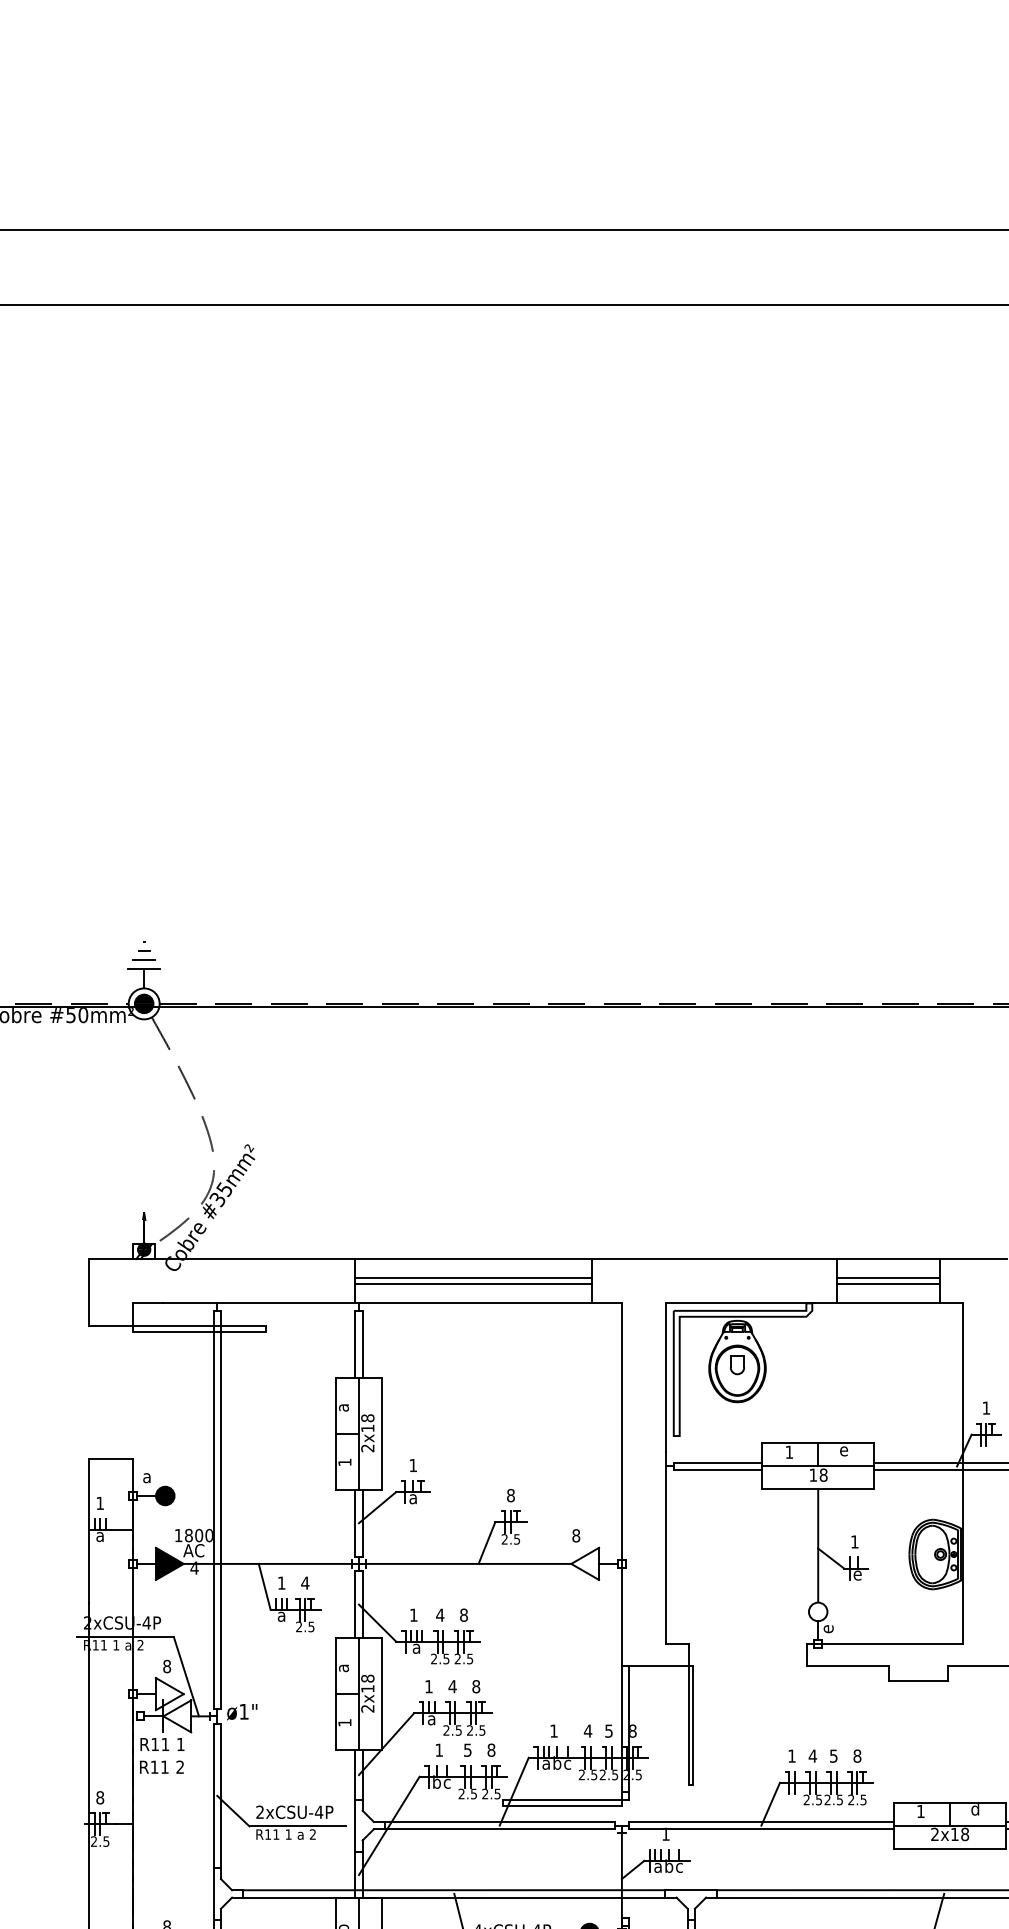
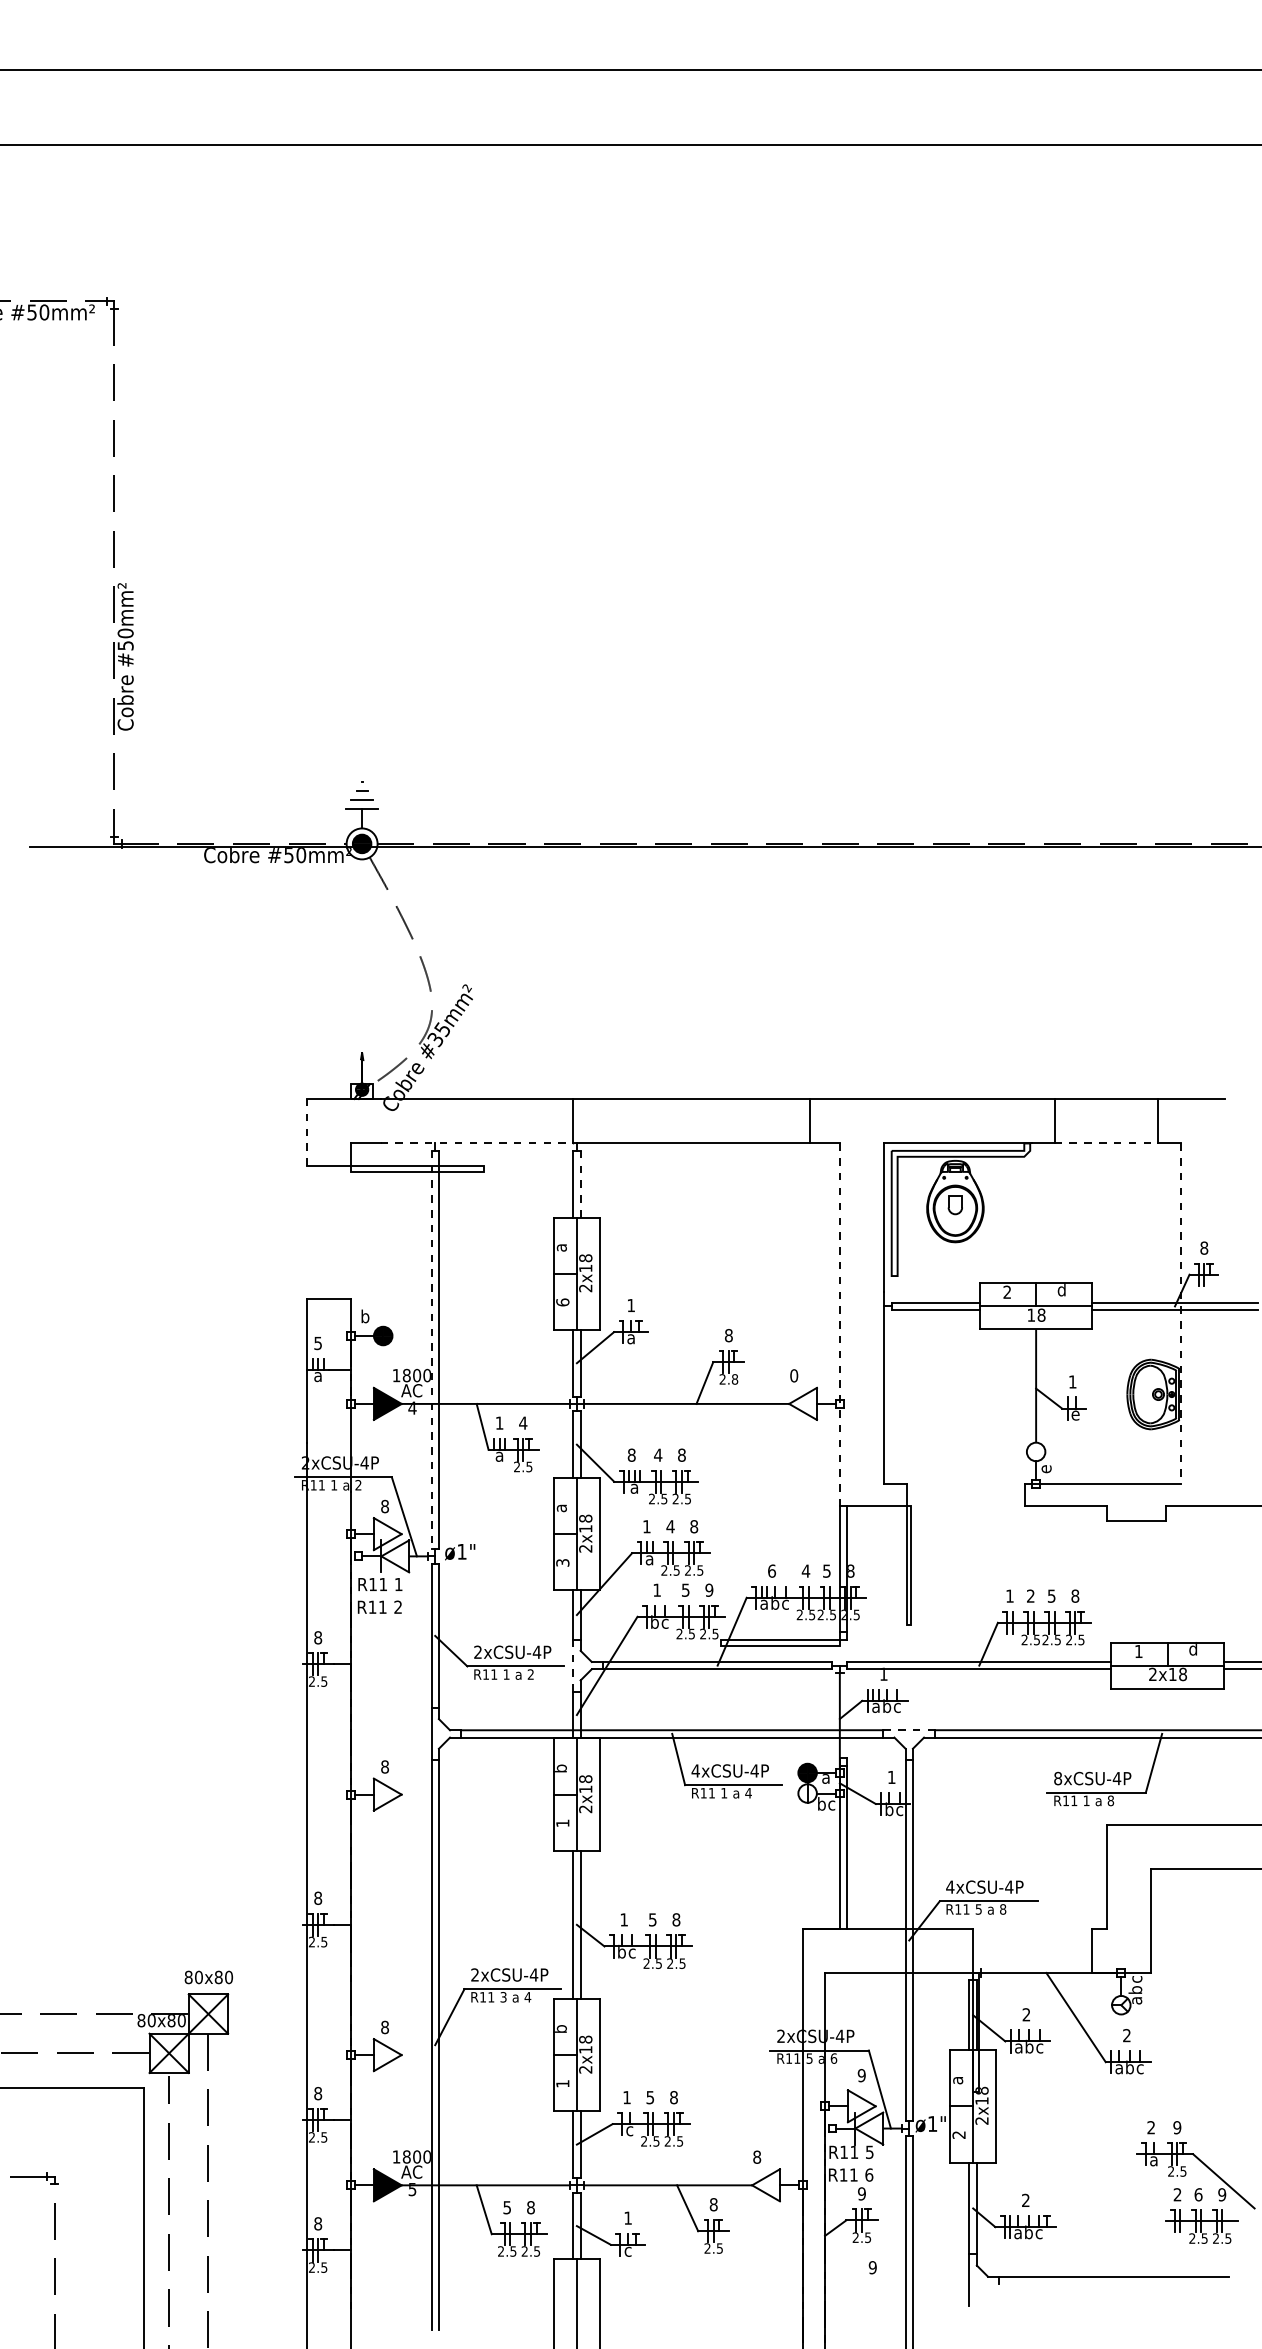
line: (473, 1278) -> (691, 1118), removed
line: (888, 1278) -> (1106, 1118), removed
line: (473, 1284) -> (691, 1124), removed
line: (888, 1284) -> (1106, 1124), removed
line: (88, 1292) -> (306, 1132), solid -> dashed
line: (259, 1303) -> (477, 1143), solid -> dashed
line: (888, 1303) -> (1106, 1143), solid -> dashed
line: (362, 1343) -> (580, 1183), solid -> dashed
text: (986, 1407) -> (1204, 1247), 1 -> 8
text: (843, 1450) -> (1061, 1290), e -> d
text: (788, 1451) -> (1006, 1291), 1 -> 2
text: (344, 1462) -> (562, 1302), 1 -> 6
line: (962, 1474) -> (1180, 1314), solid -> dashed
text: (147, 1476) -> (365, 1316), a -> b
line: (621, 1485) -> (839, 1325), solid -> dashed
text: (99, 1503) -> (317, 1343), 1 -> 5
line: (213, 1510) -> (431, 1350), solid -> dashed
text: (576, 1535) -> (794, 1375), 8 -> 0
text: (516, 1539) -> (734, 1379), 2.5 -> 2.8
text: (413, 1614) -> (631, 1454), 1 -> 8
text: (344, 1722) -> (562, 1562), 1 -> 3
text: (554, 1730) -> (772, 1570), 1 -> 6
text: (491, 1749) -> (709, 1589), 8 -> 9
text: (812, 1755) -> (1030, 1595), 4 -> 2
line: (355, 1825) -> (573, 1665), solid -> dashed
line: (691, 1890) -> (909, 1730), solid -> dashed

